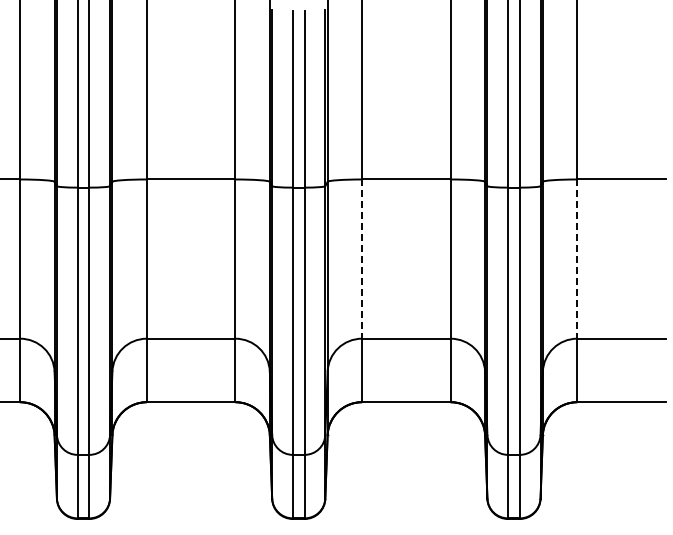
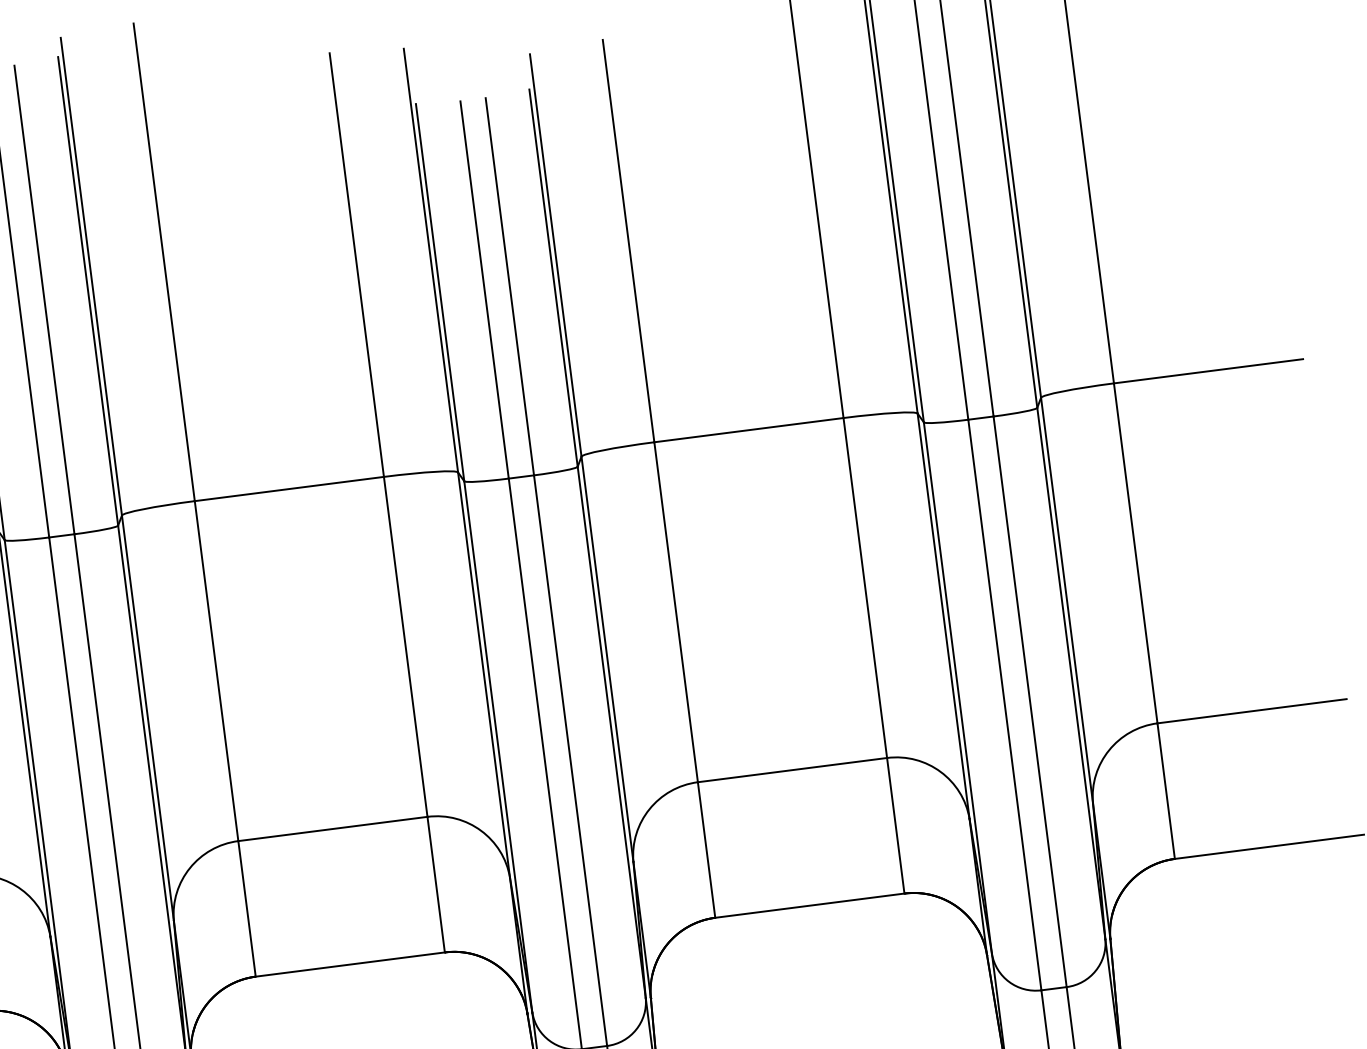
line: (362, 259) -> (677, 612), dashed -> solid
line: (577, 259) -> (1136, 554), dashed -> solid

